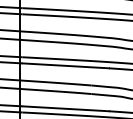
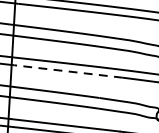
line: (65, 65) -> (68, 71), solid -> dashed

